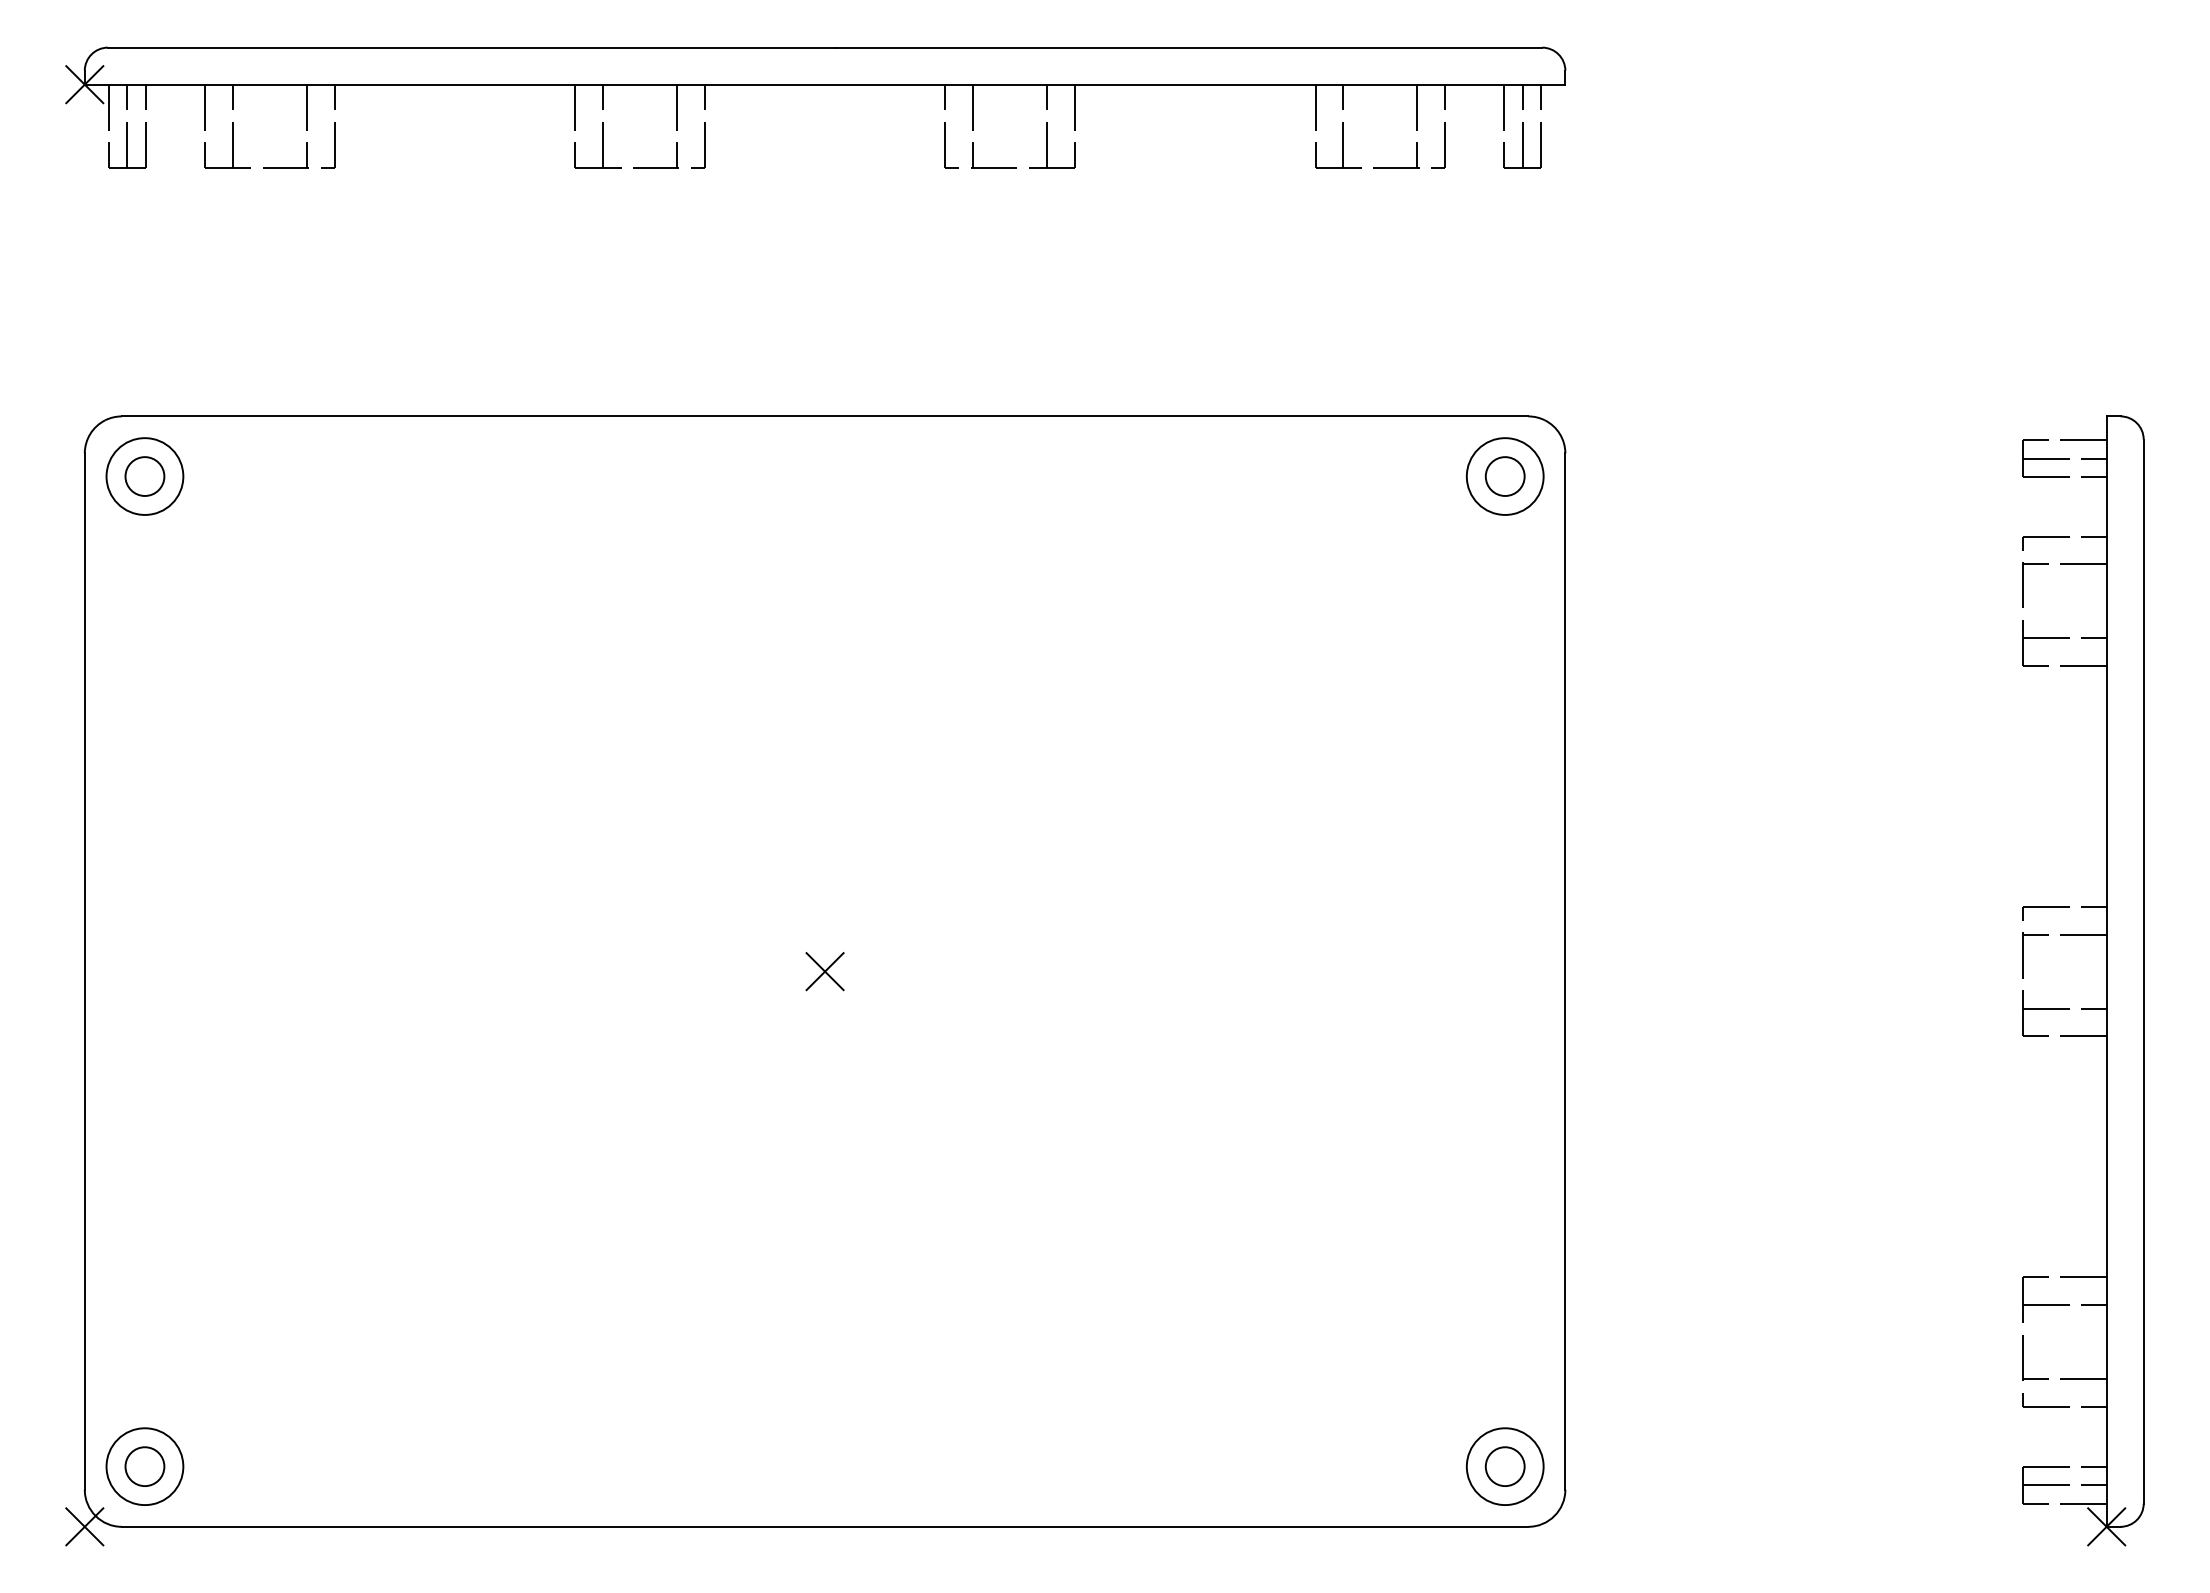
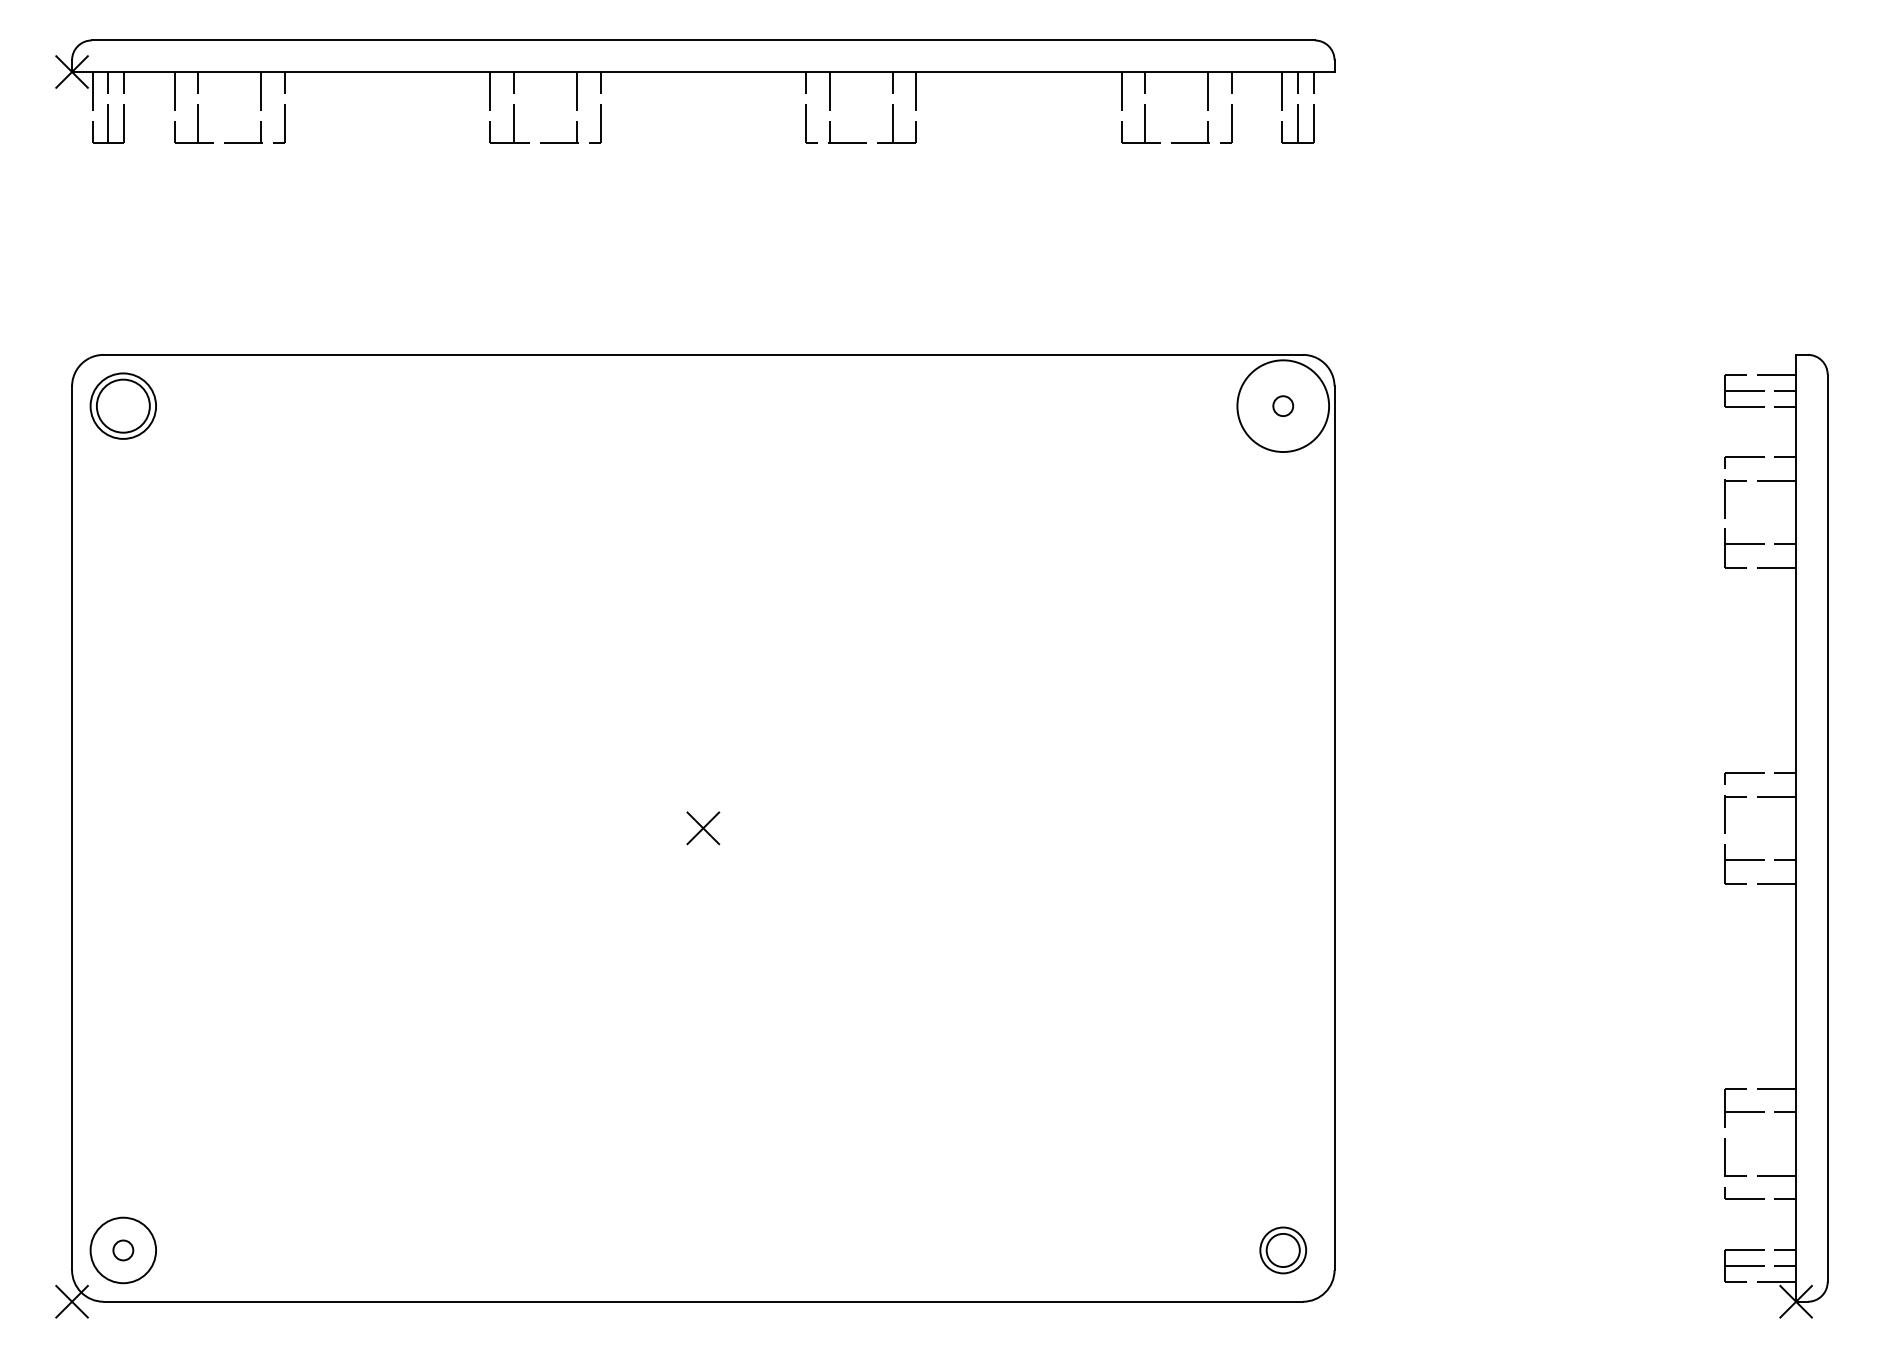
circle: (144, 476) -> (122, 406), size x1.6
circle: (1504, 476) -> (1282, 406), size x0.6
circle: (1504, 476) -> (1282, 406), size x1.4
circle: (144, 1466) -> (122, 1250), size x0.6
circle: (1504, 1466) -> (1282, 1250), size x0.7

